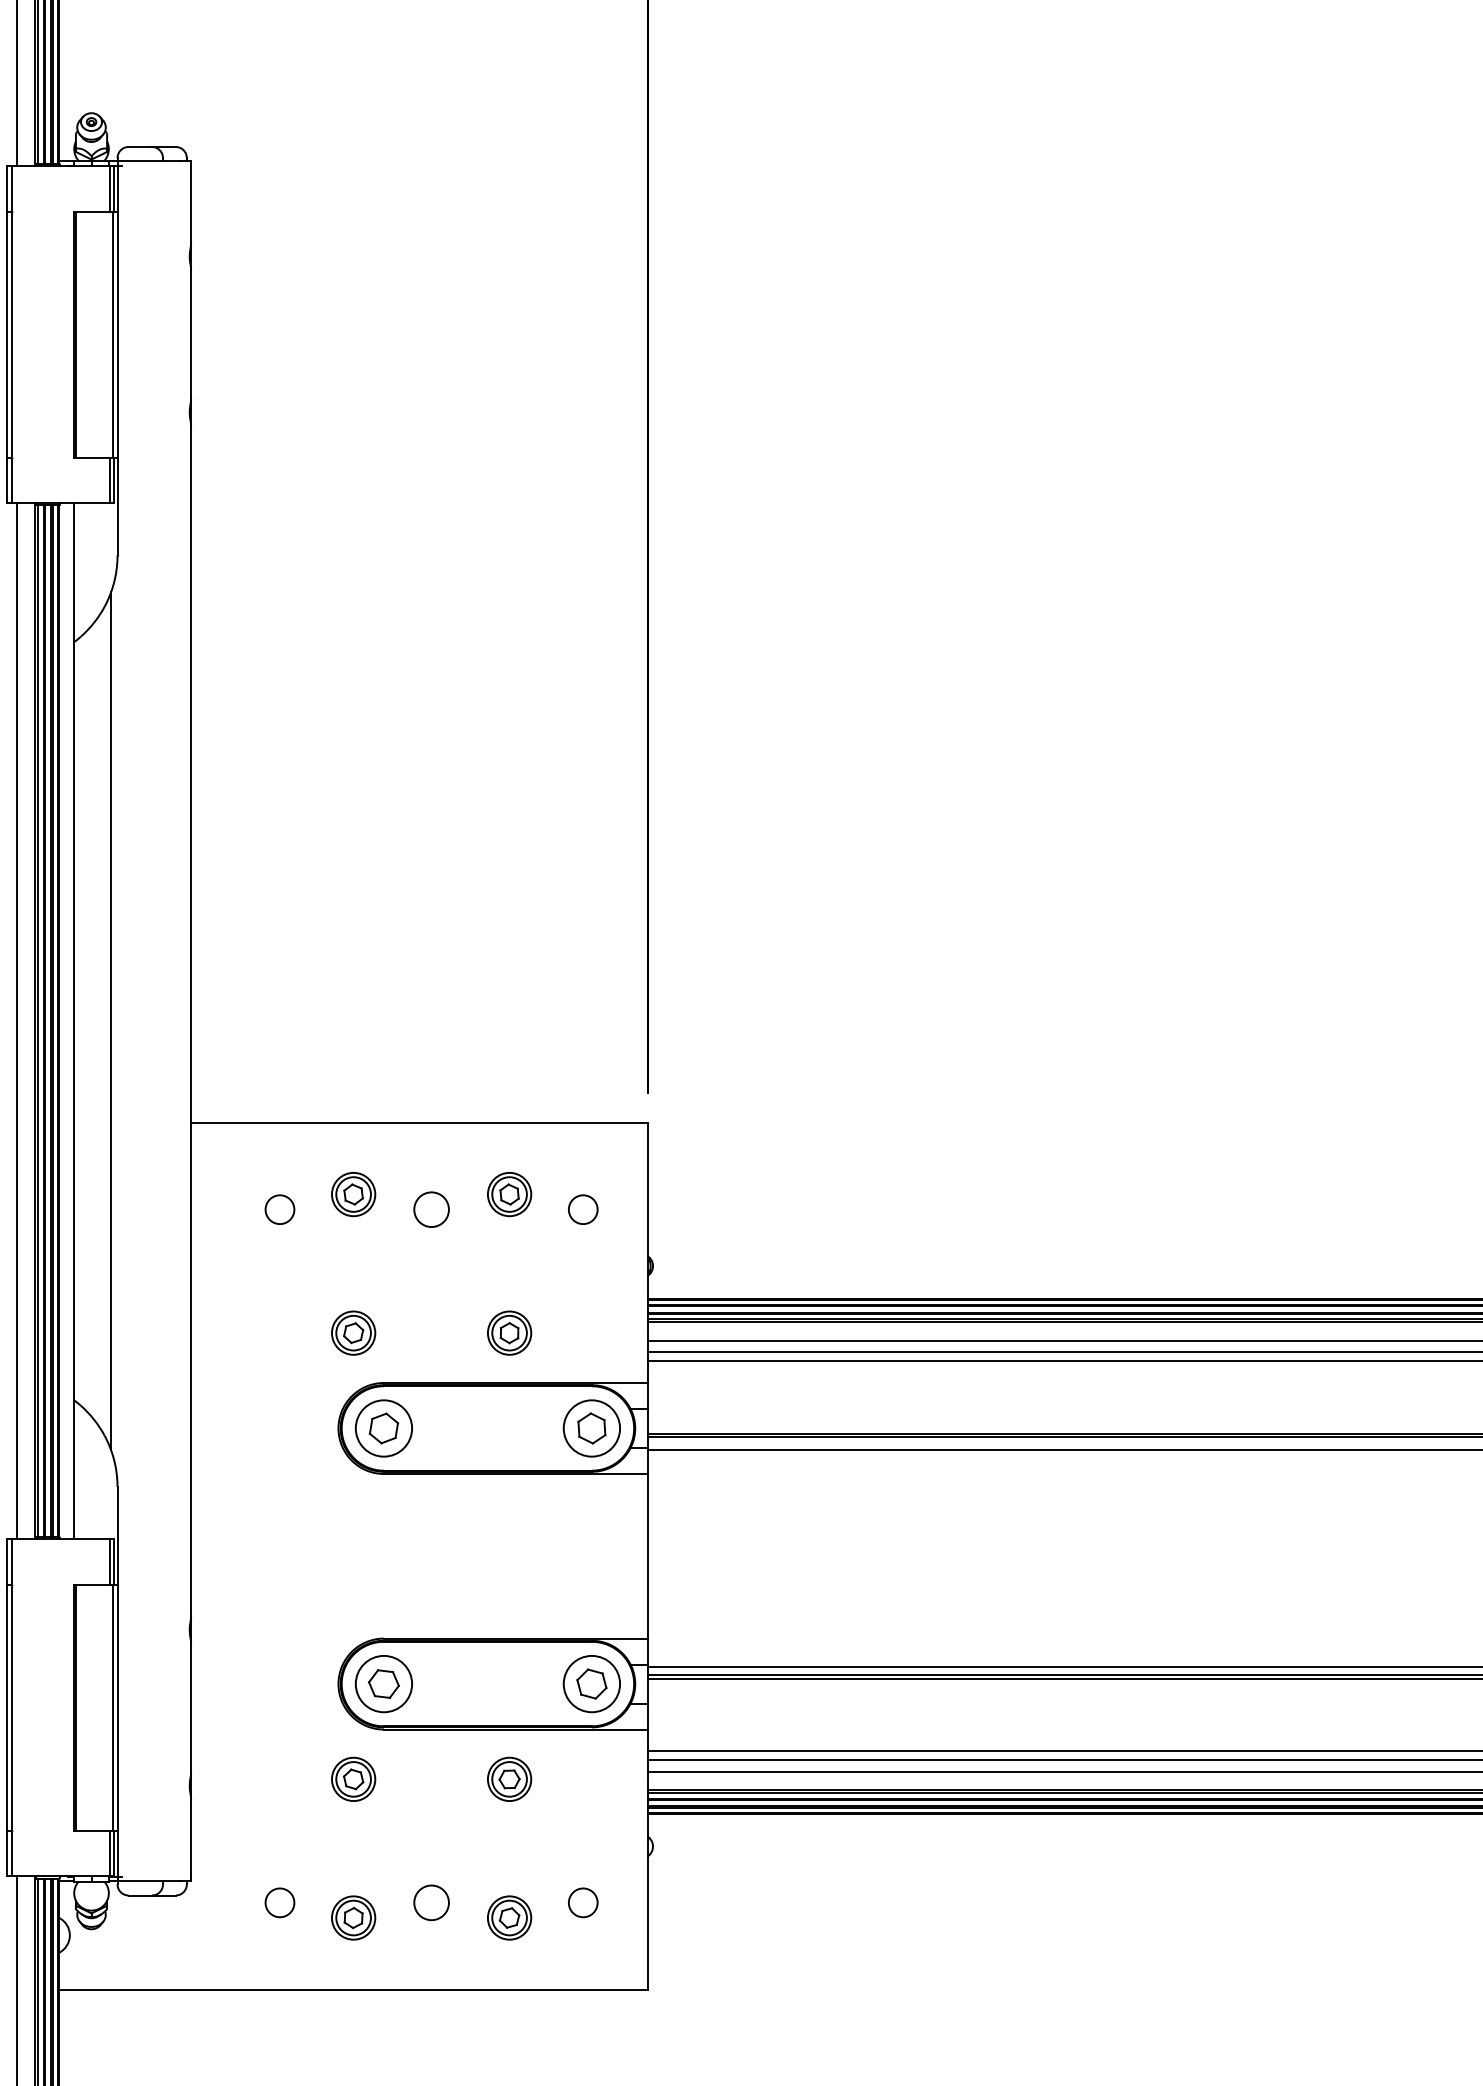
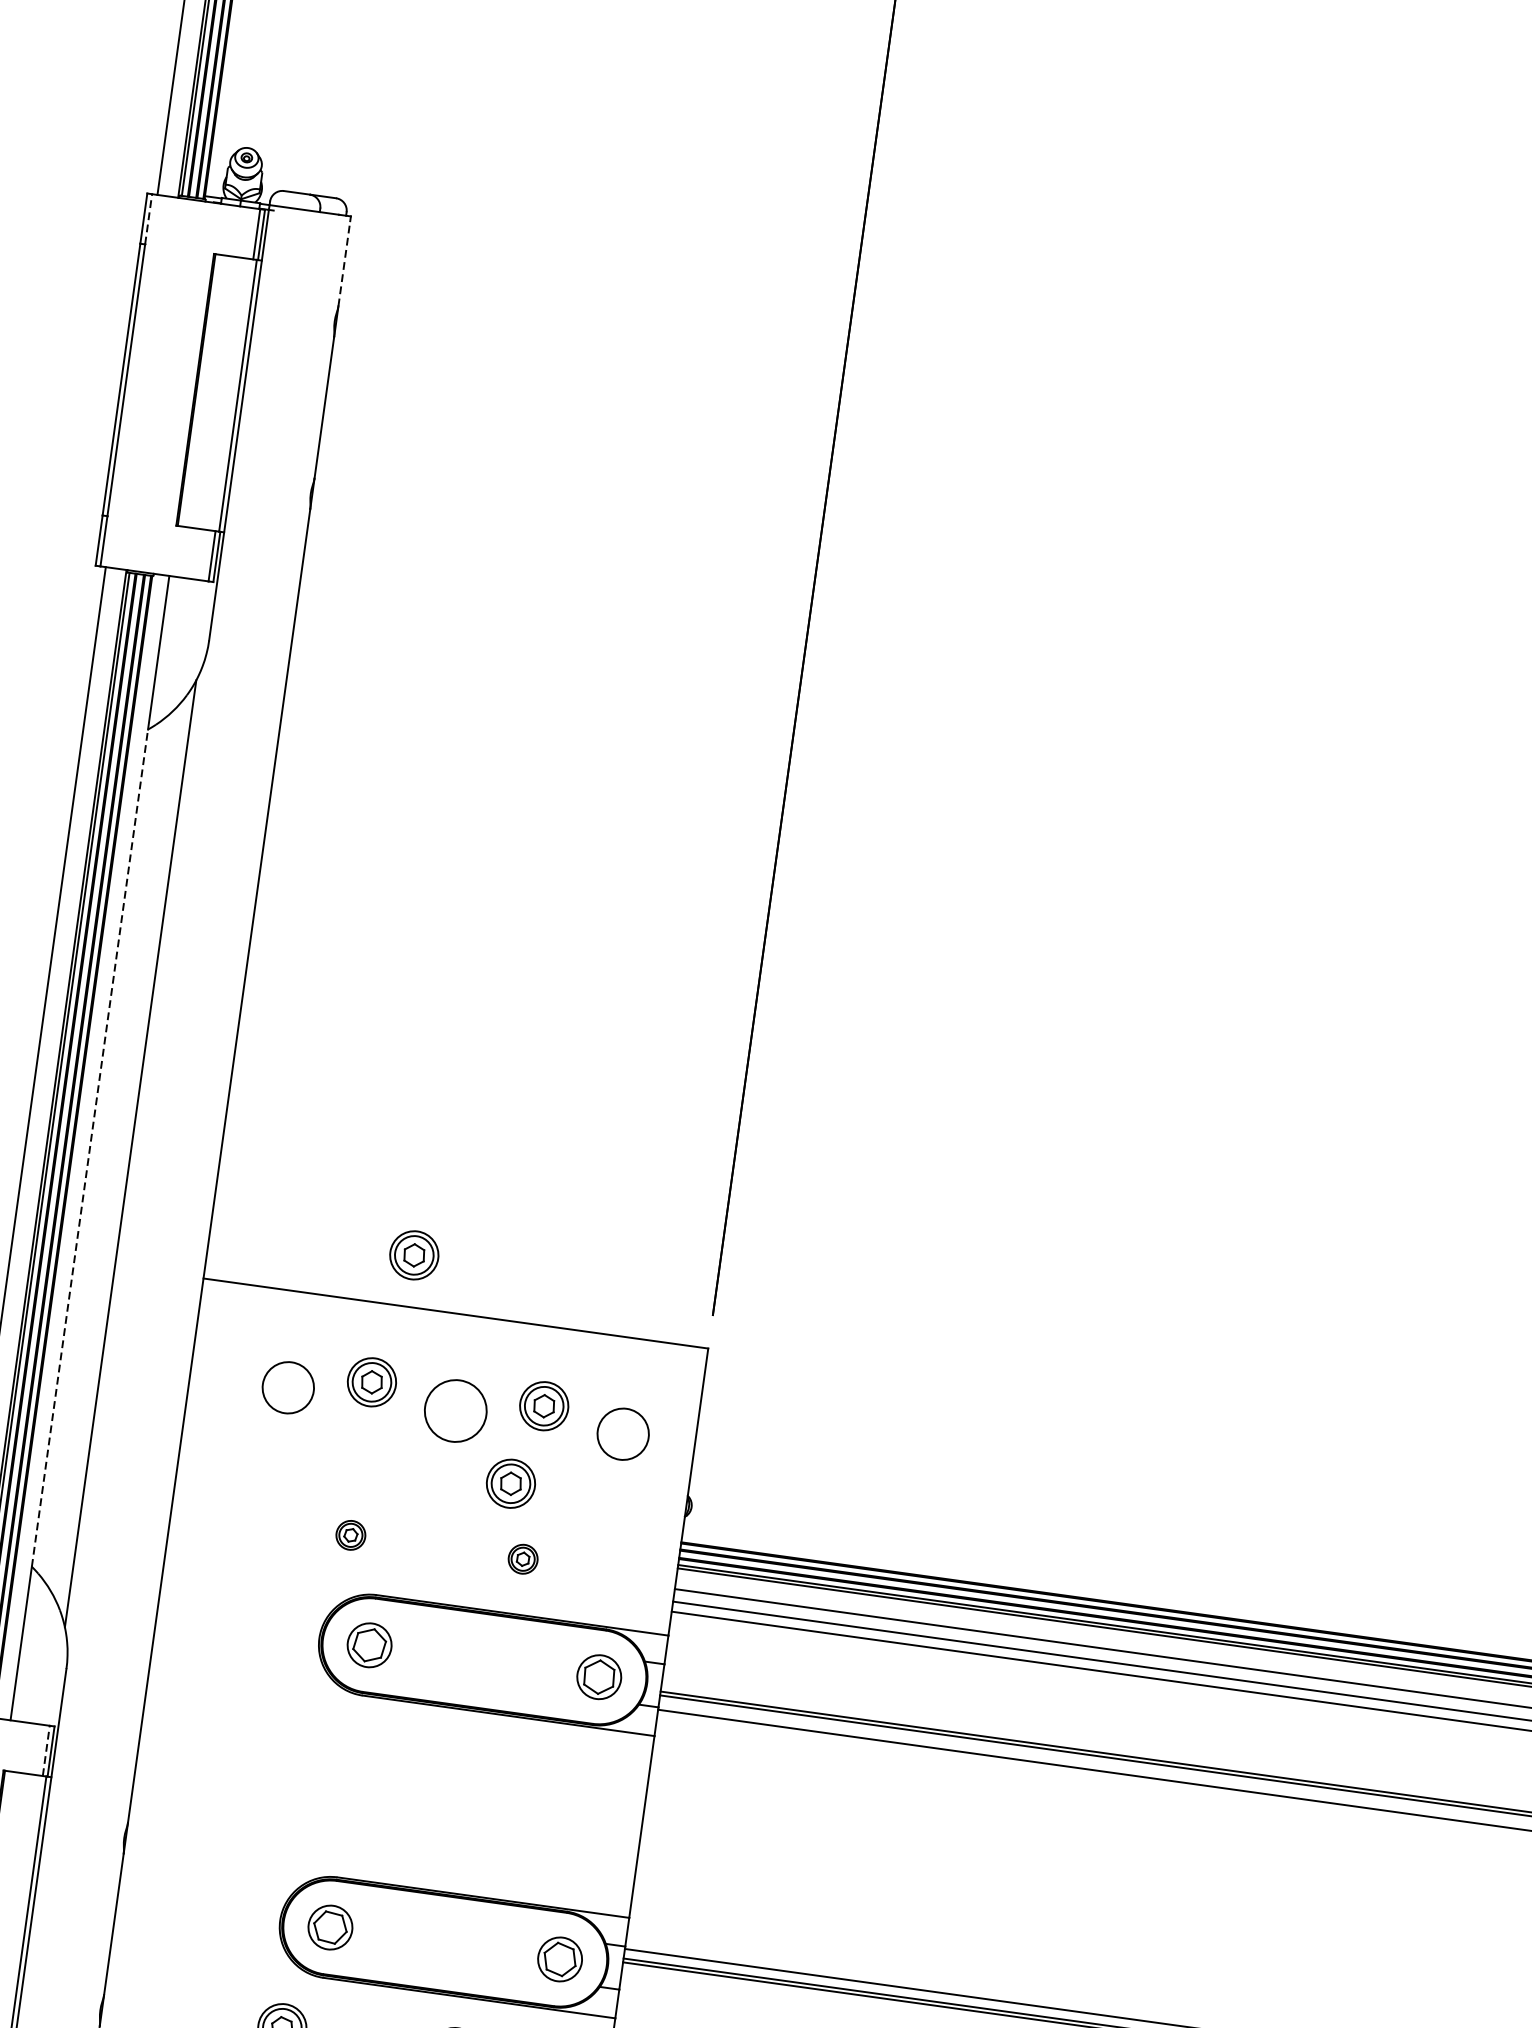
line: (11, 188) -> (148, 218), solid -> dashed
line: (191, 204) -> (344, 264), solid -> dashed
line: (74, 1020) -> (90, 1147), solid -> dashed
part: (375, 1076) -> (414, 1255), added
circle: (279, 1209) -> (287, 1387), size x1.6
circle: (431, 1209) -> (455, 1410), size x1.6
circle: (582, 1209) -> (622, 1433), size x1.6
part: (489, 1267) -> (510, 1483), added
part: (353, 1332) -> (350, 1534), size x0.6
part: (509, 1332) -> (522, 1558), size x0.6
circle: (383, 1428) -> (369, 1645), size x0.7
circle: (591, 1428) -> (598, 1677), size x0.7
line: (109, 1562) -> (45, 1751), solid -> dashed
circle: (383, 1683) -> (330, 1926), size x0.7
circle: (591, 1683) -> (559, 1958), size x0.7

